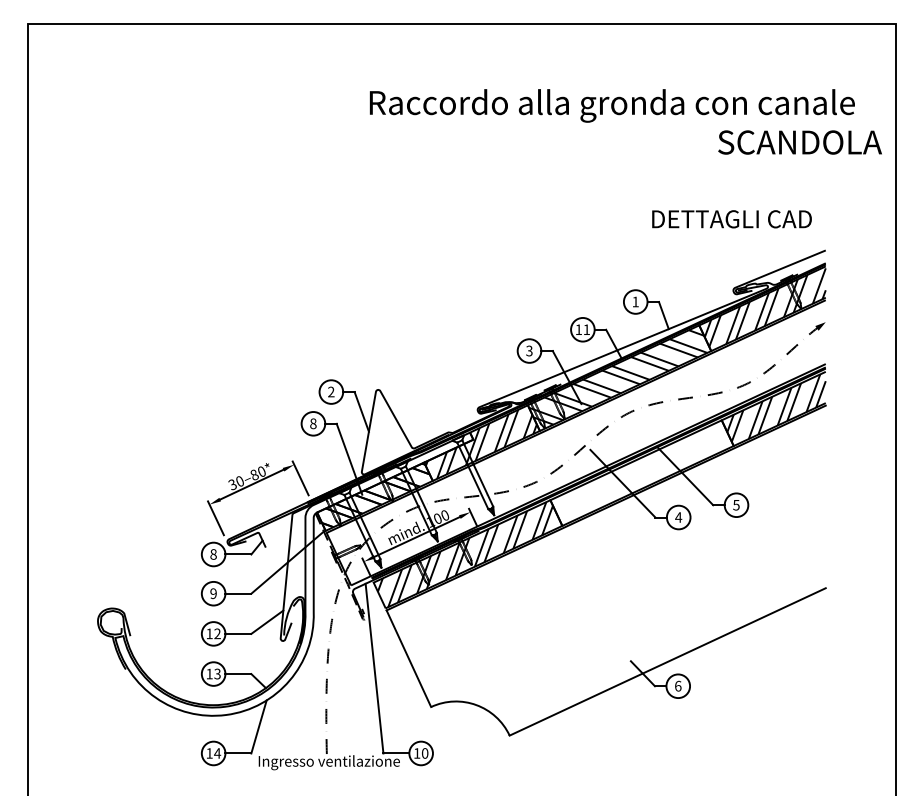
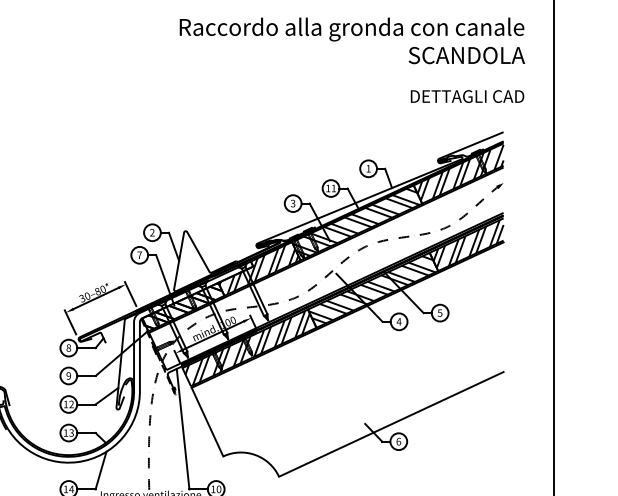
text: (799, 142) -> (466, 55), moved
text: (731, 219) -> (467, 96), moved
text: (313, 423) -> (139, 255), 8 -> 7
hatch: (640, 469) -> (371, 287), added

